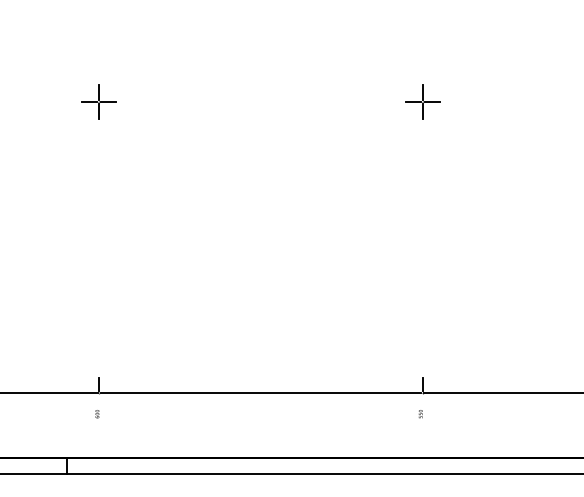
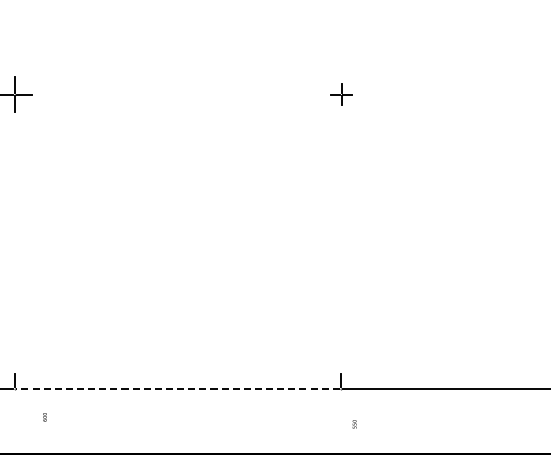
part: (422, 101) -> (341, 94), size x0.6
line: (260, 392) -> (177, 388), solid -> dashed
text: (97, 414) -> (45, 417), moved
text: (420, 414) -> (354, 424), moved

